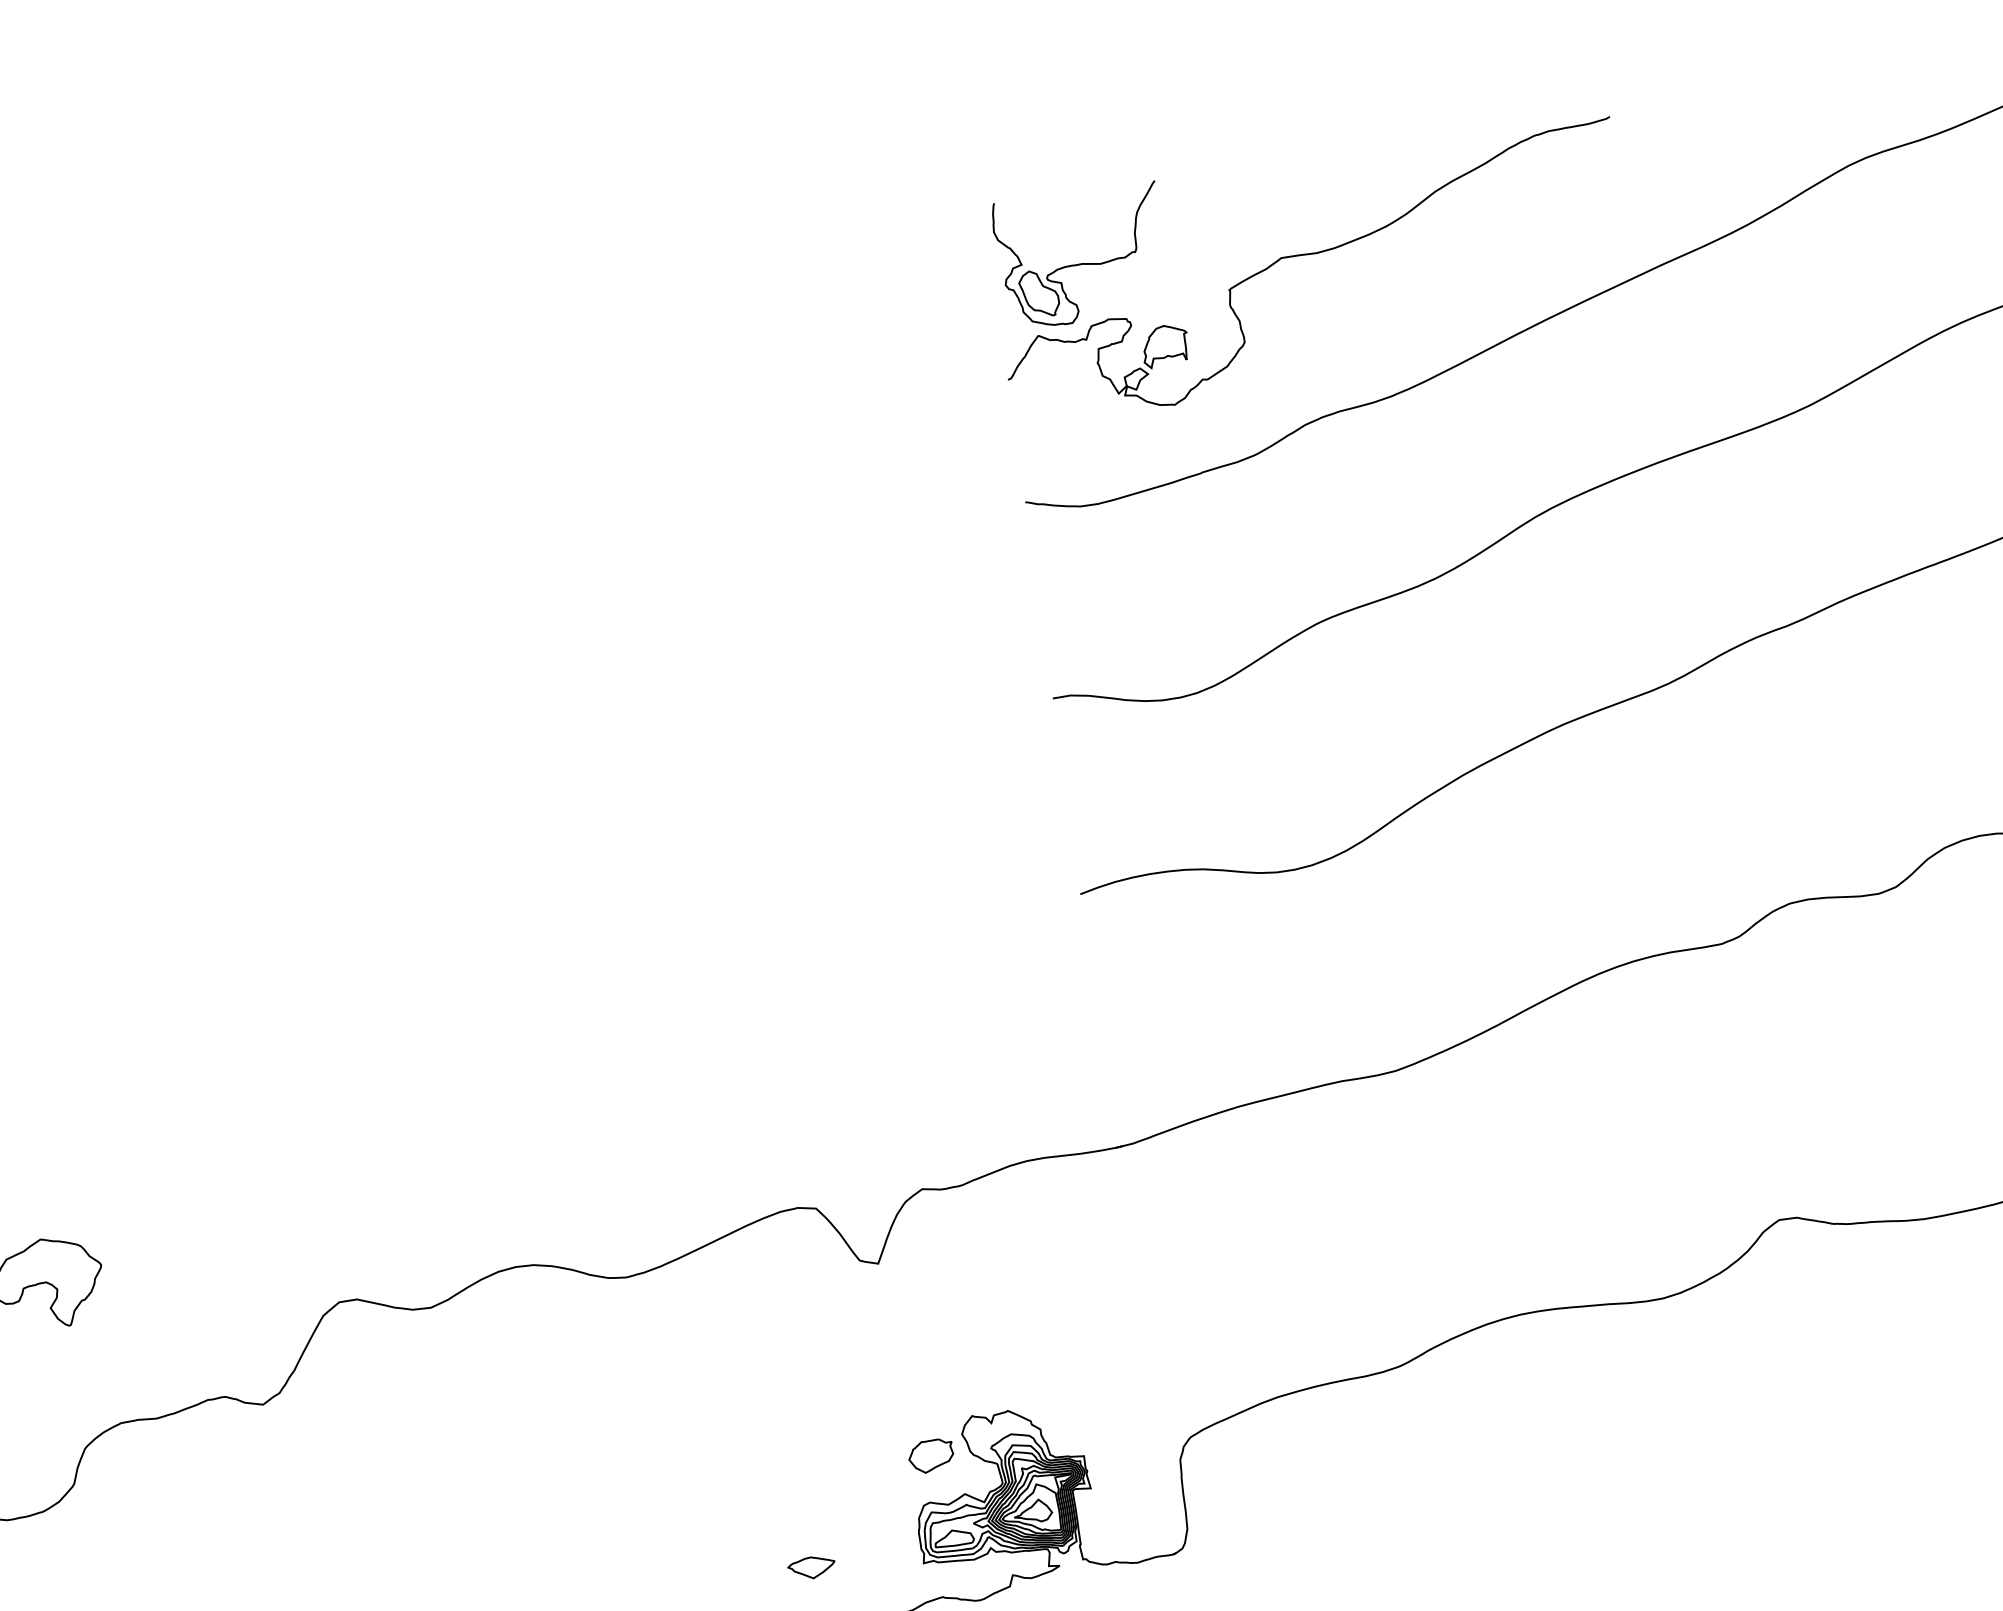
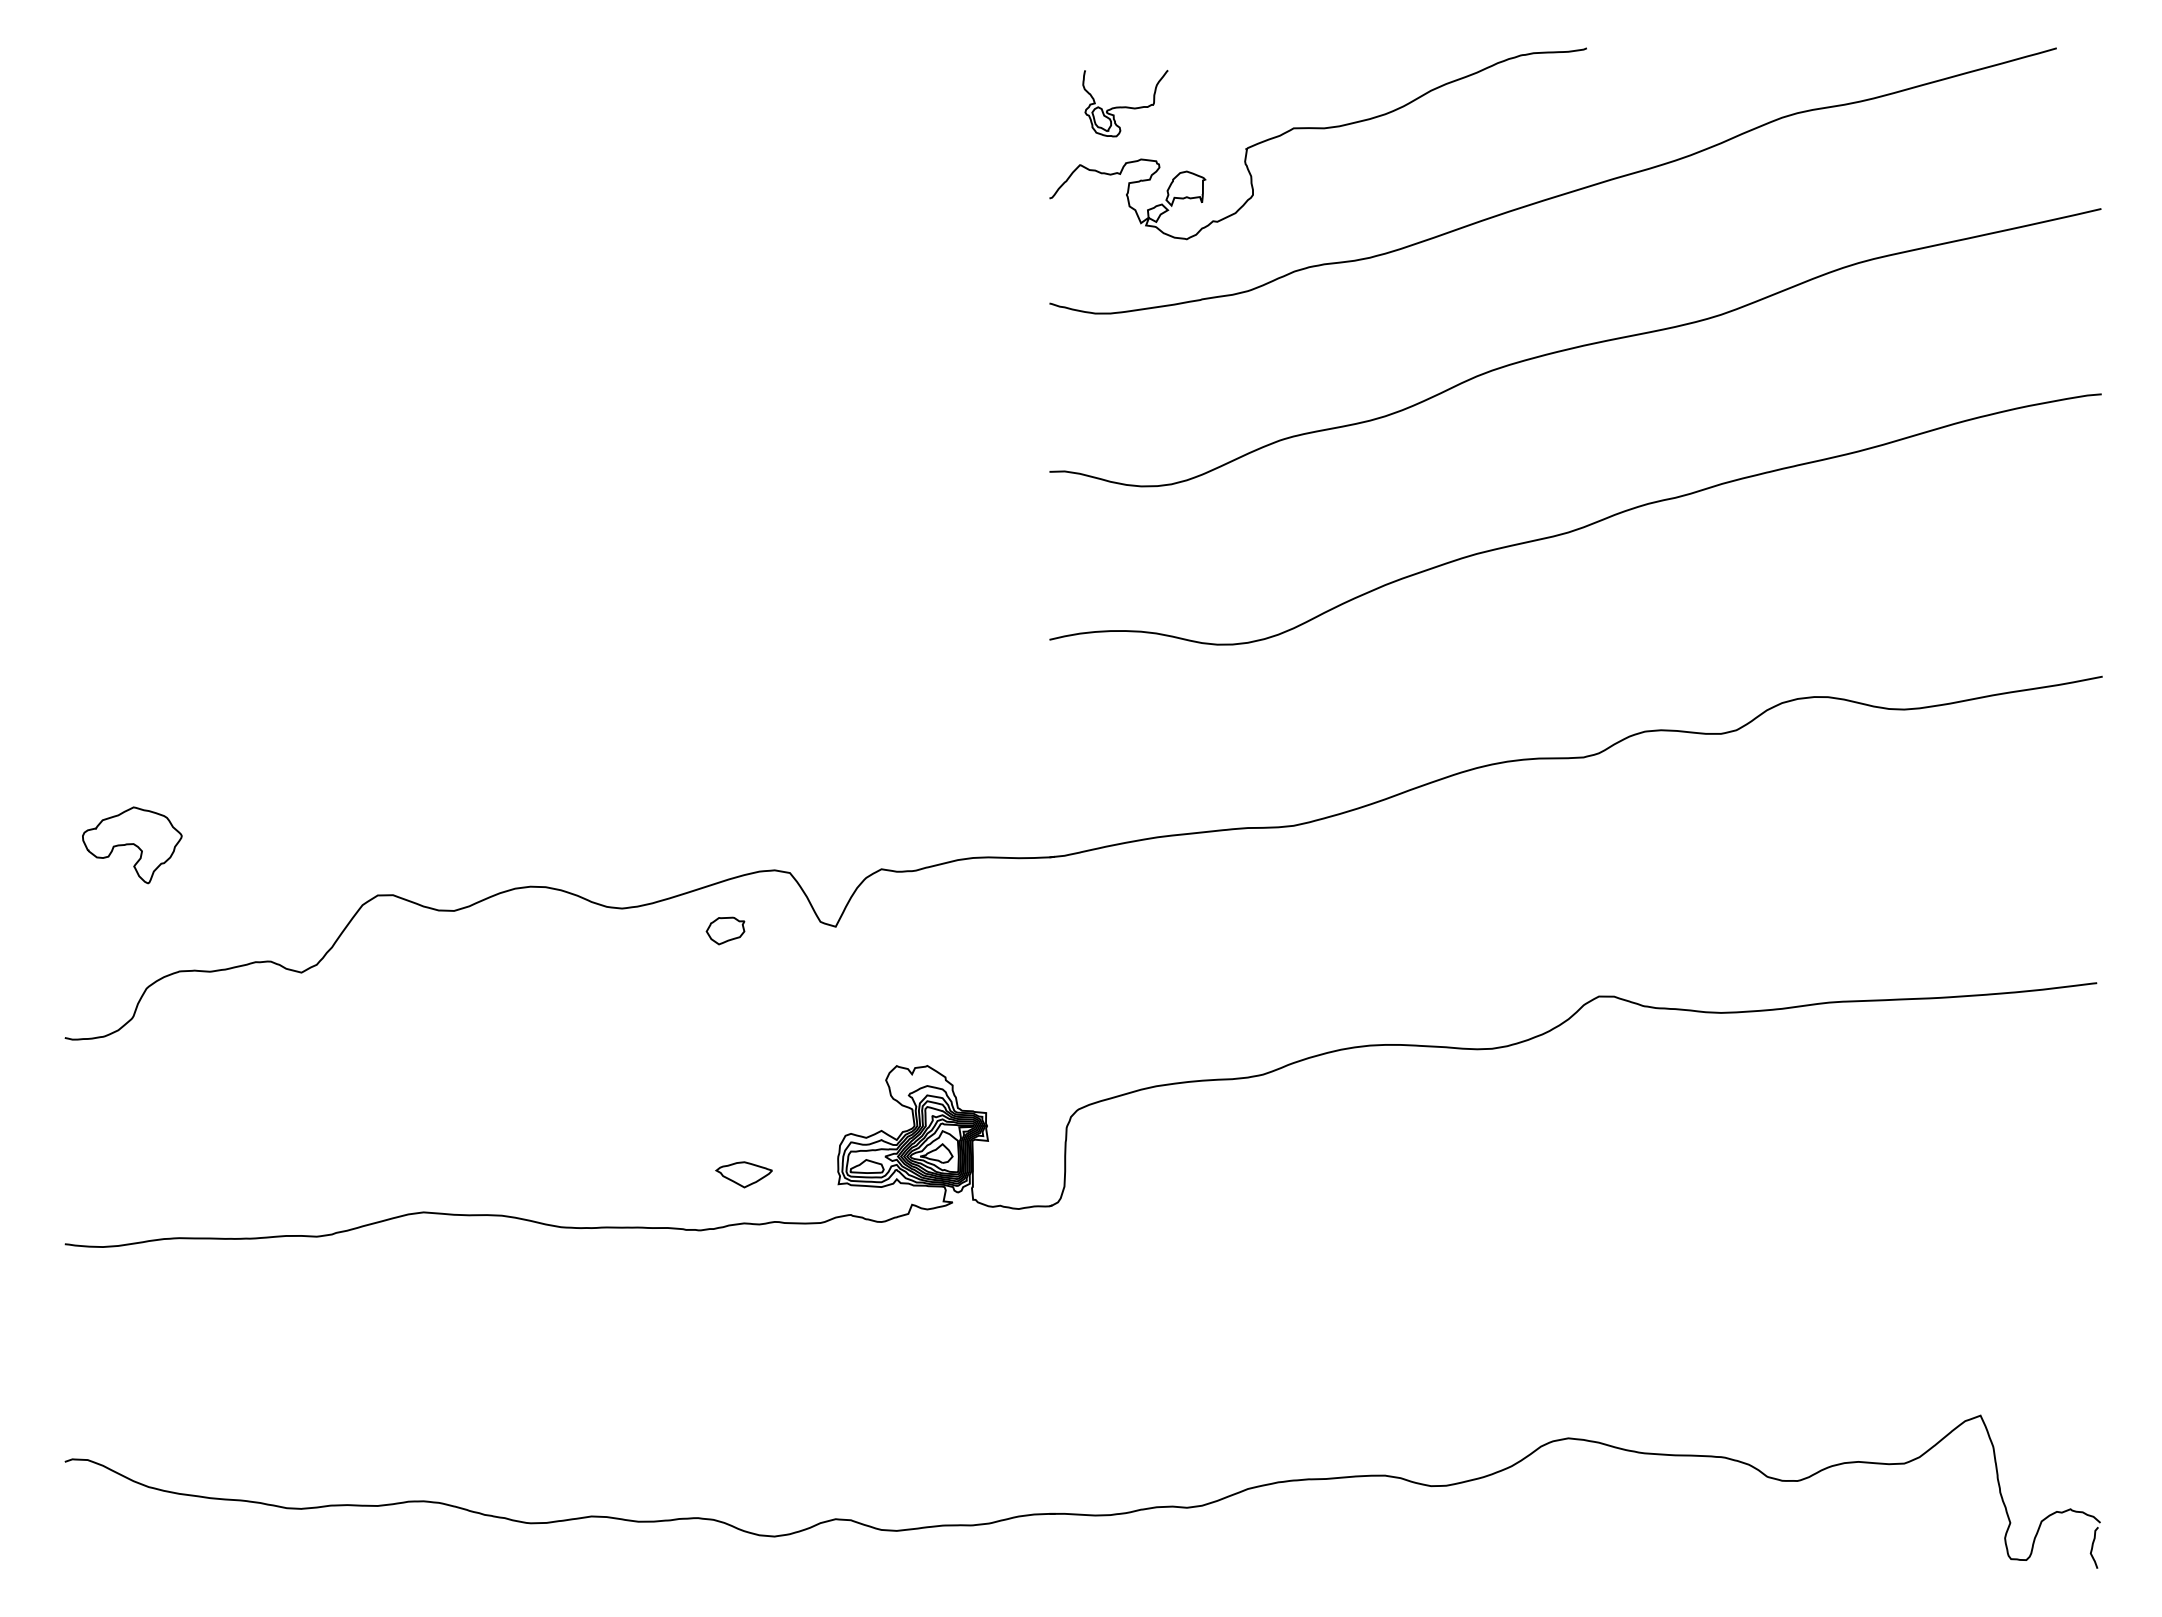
part: (1081, 256) -> (1125, 103), size x0.6
part: (931, 1455) -> (725, 930), moved
part: (811, 1567) -> (743, 1174), size x1.4

